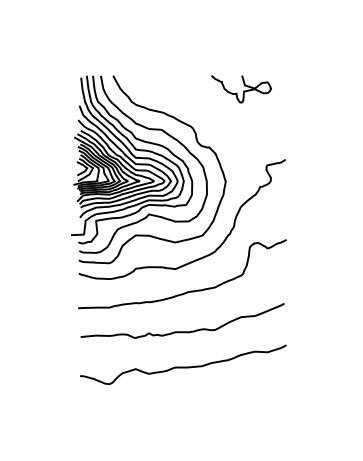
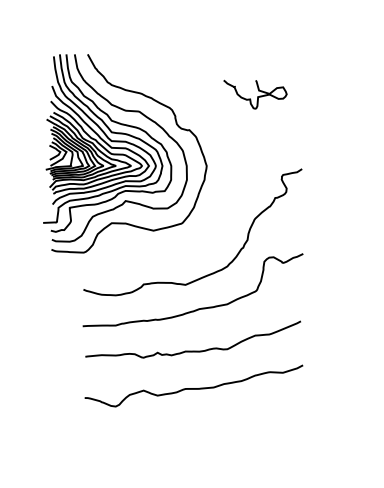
part: (148, 169) -> (125, 153), moved

